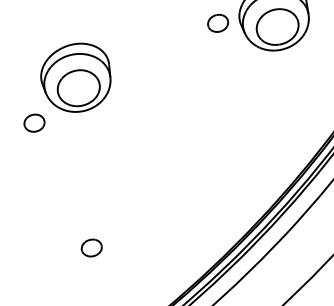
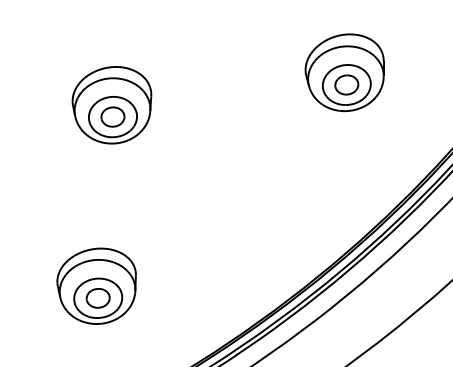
part: (217, 22) -> (346, 84), moved
part: (34, 122) -> (112, 116), moved
part: (88, 237) -> (96, 285), added

